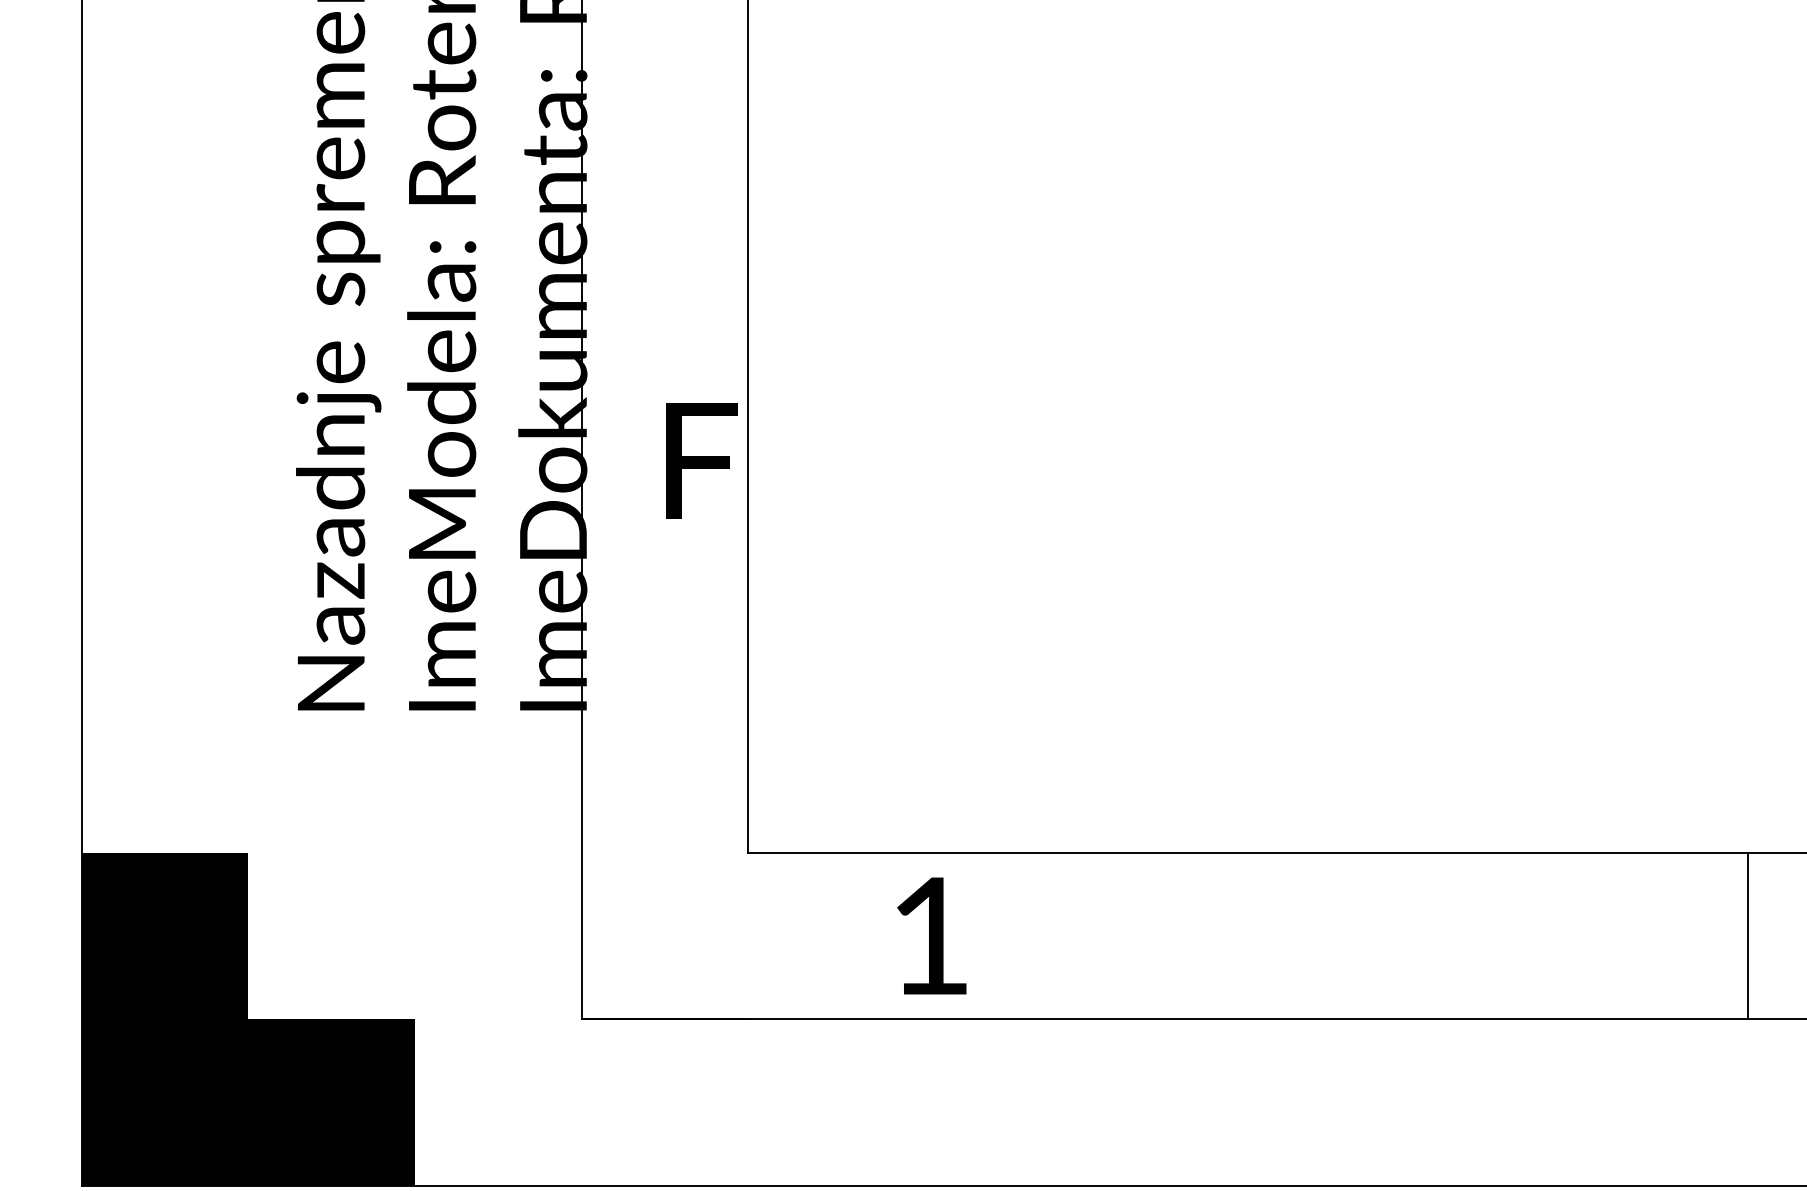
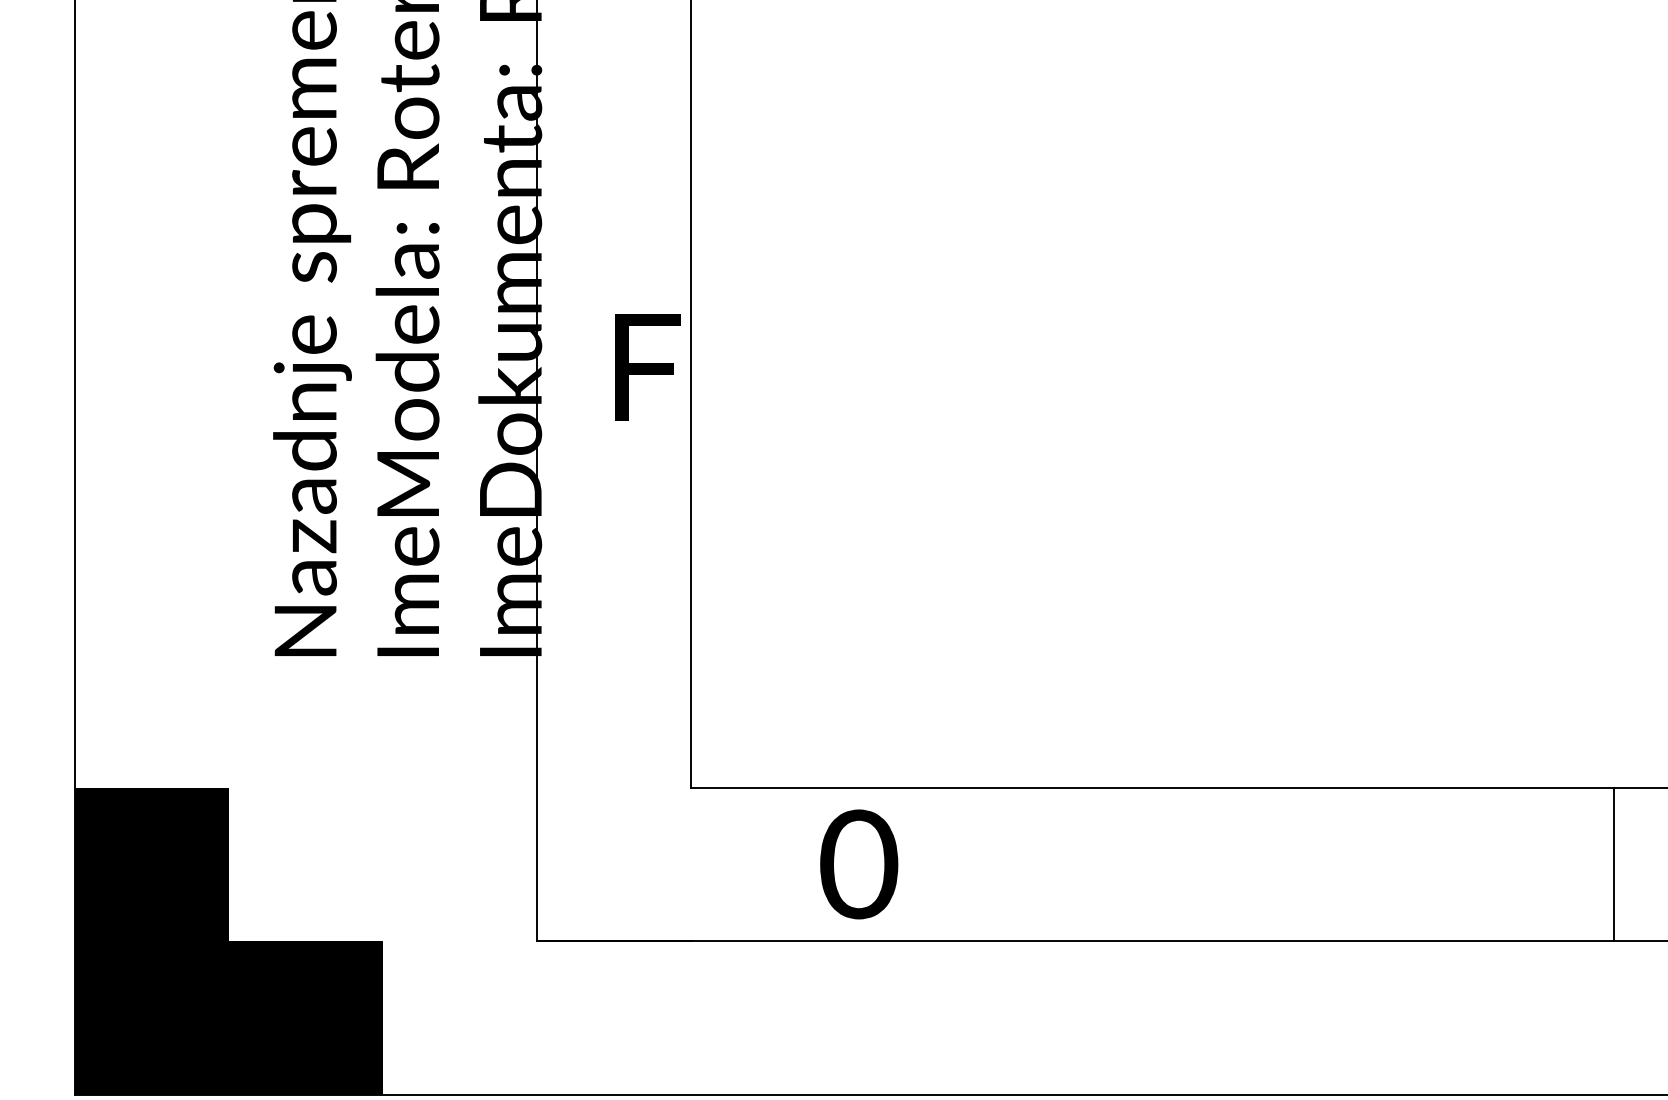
text: (701, 460) -> (647, 367), moved
text: (930, 935) -> (858, 863), 1 -> 0

